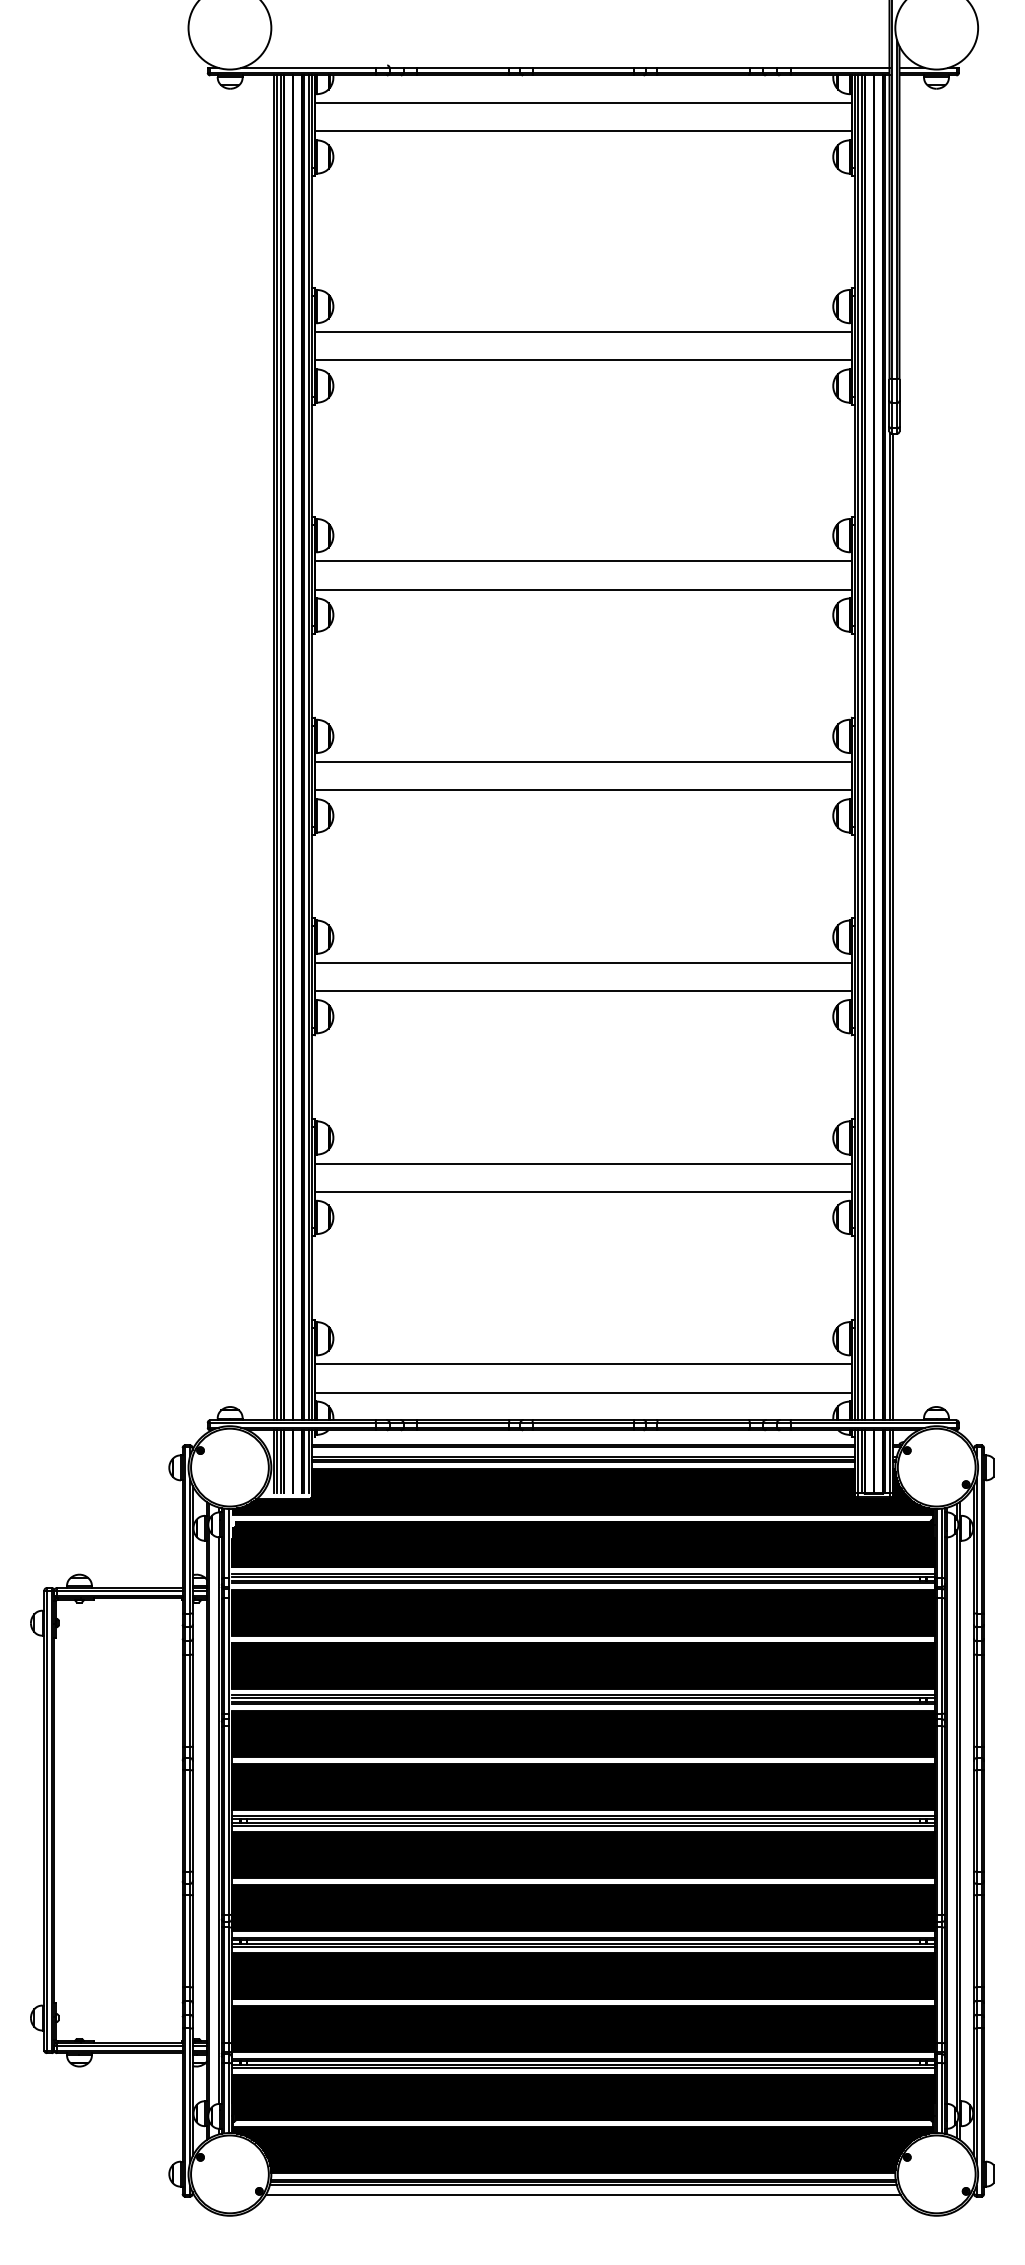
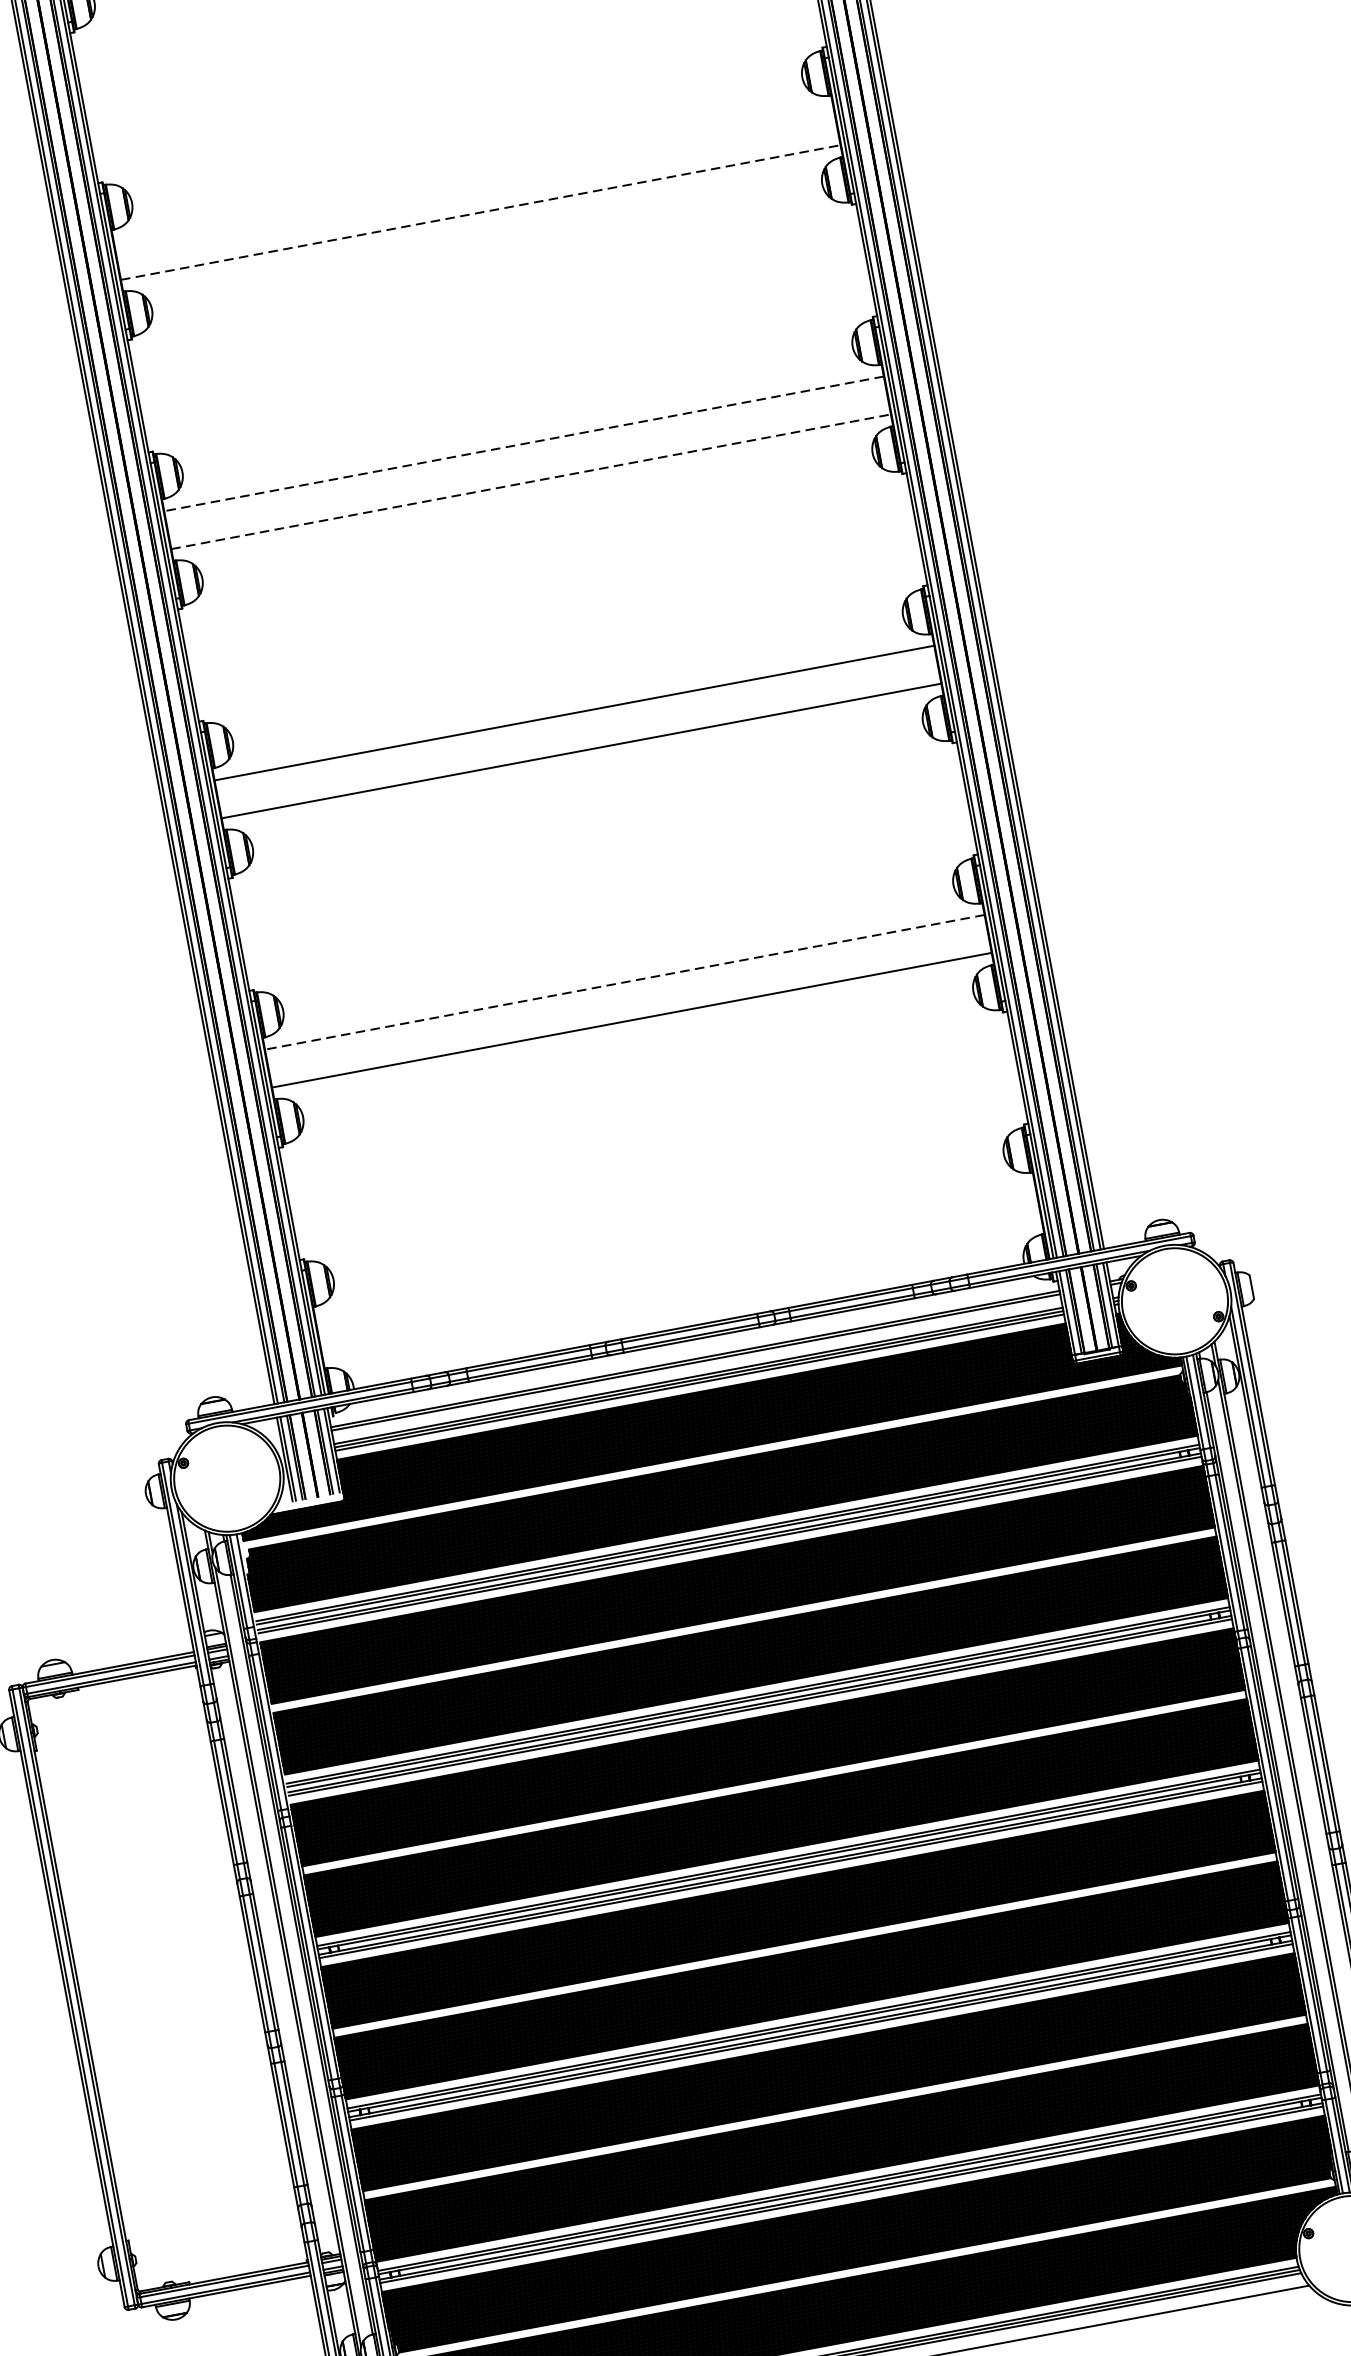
line: (583, 561) -> (473, 174), removed
line: (583, 589) -> (480, 212), solid -> dashed
line: (582, 762) -> (523, 444), solid -> dashed
line: (583, 790) -> (531, 482), solid -> dashed
line: (582, 1163) -> (623, 982), solid -> dashed
line: (583, 1364) -> (675, 1251), removed
line: (583, 1392) -> (682, 1289), removed

